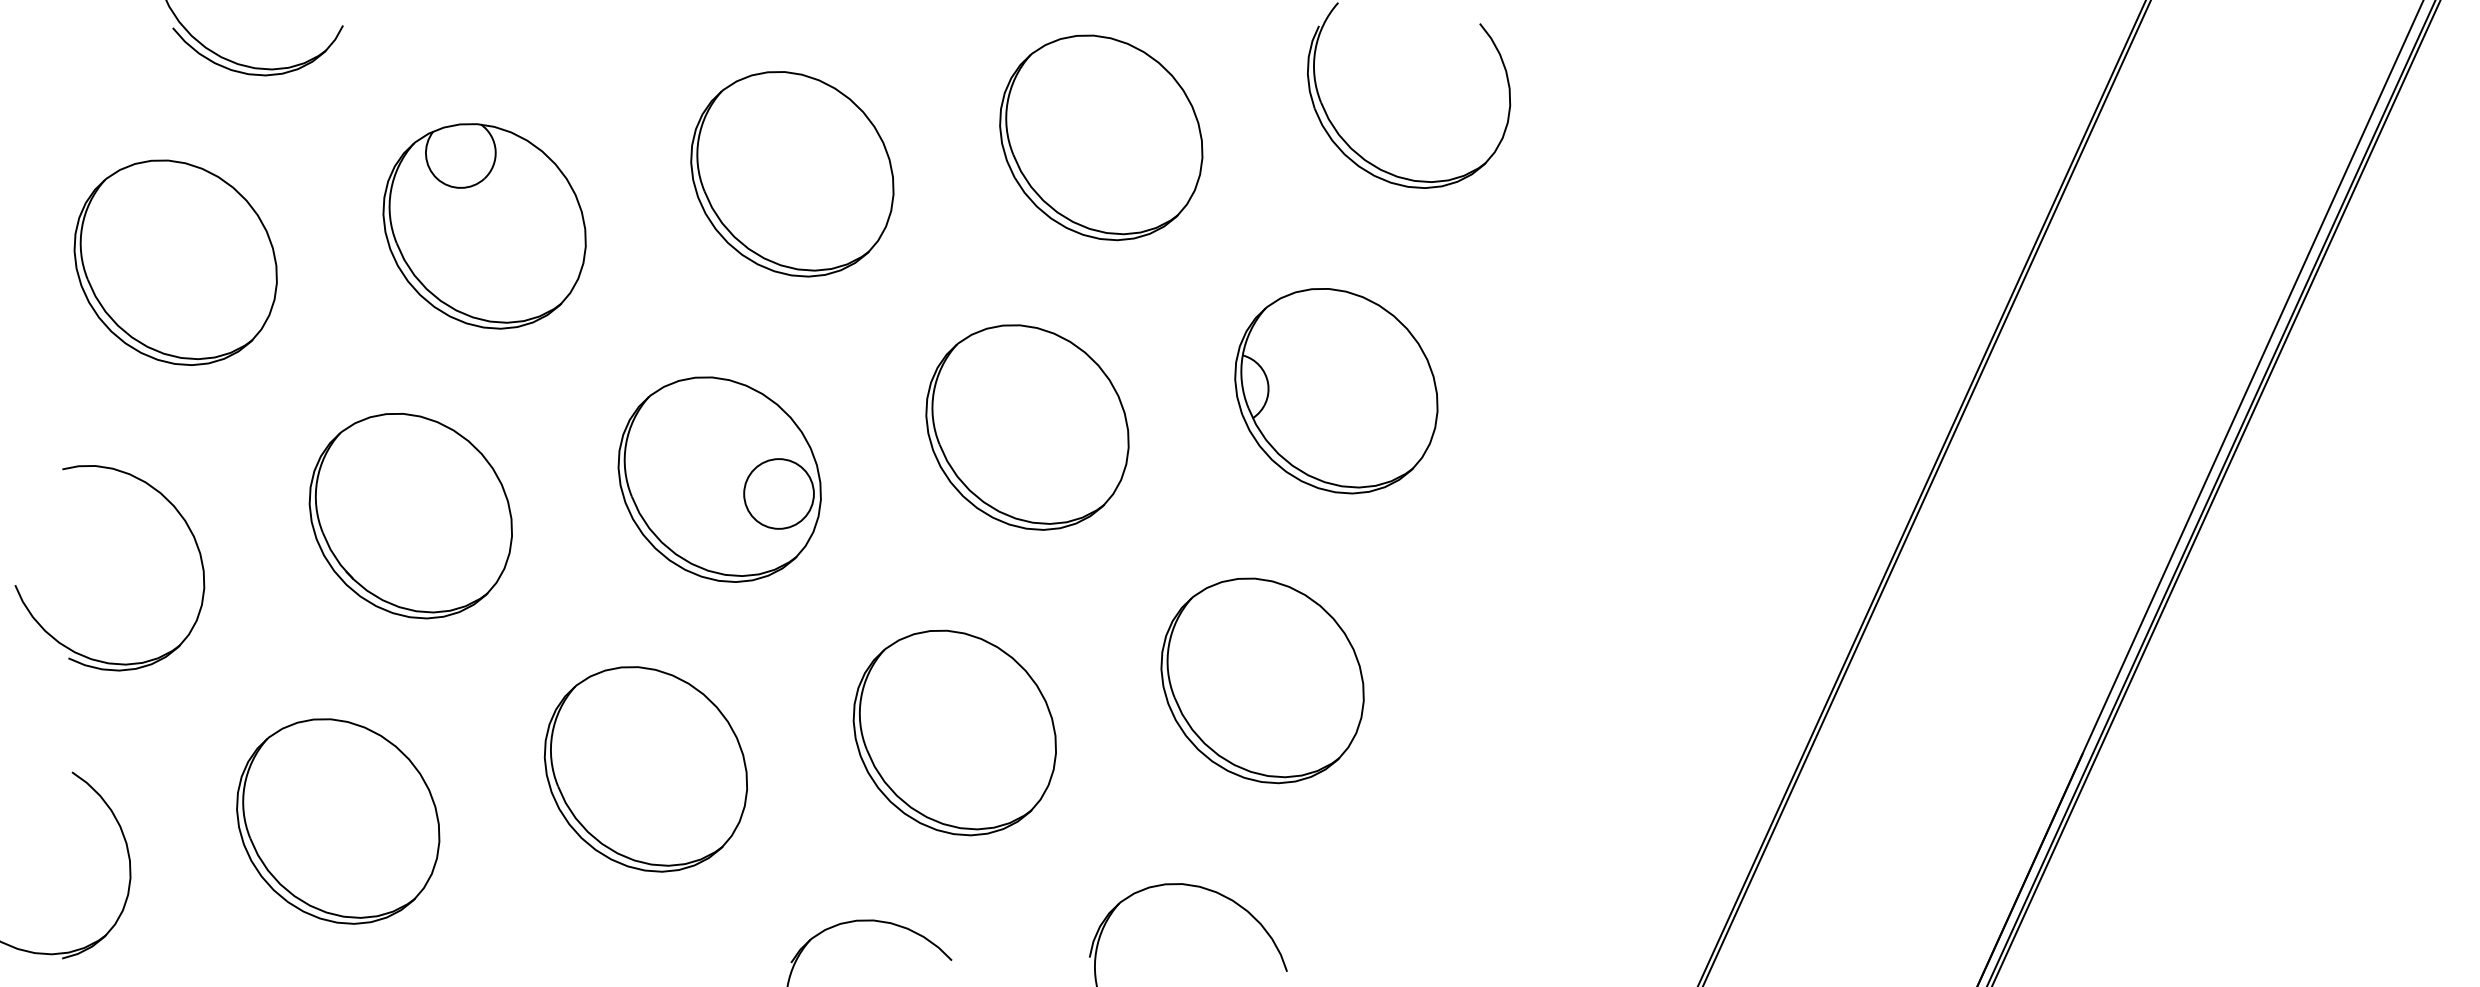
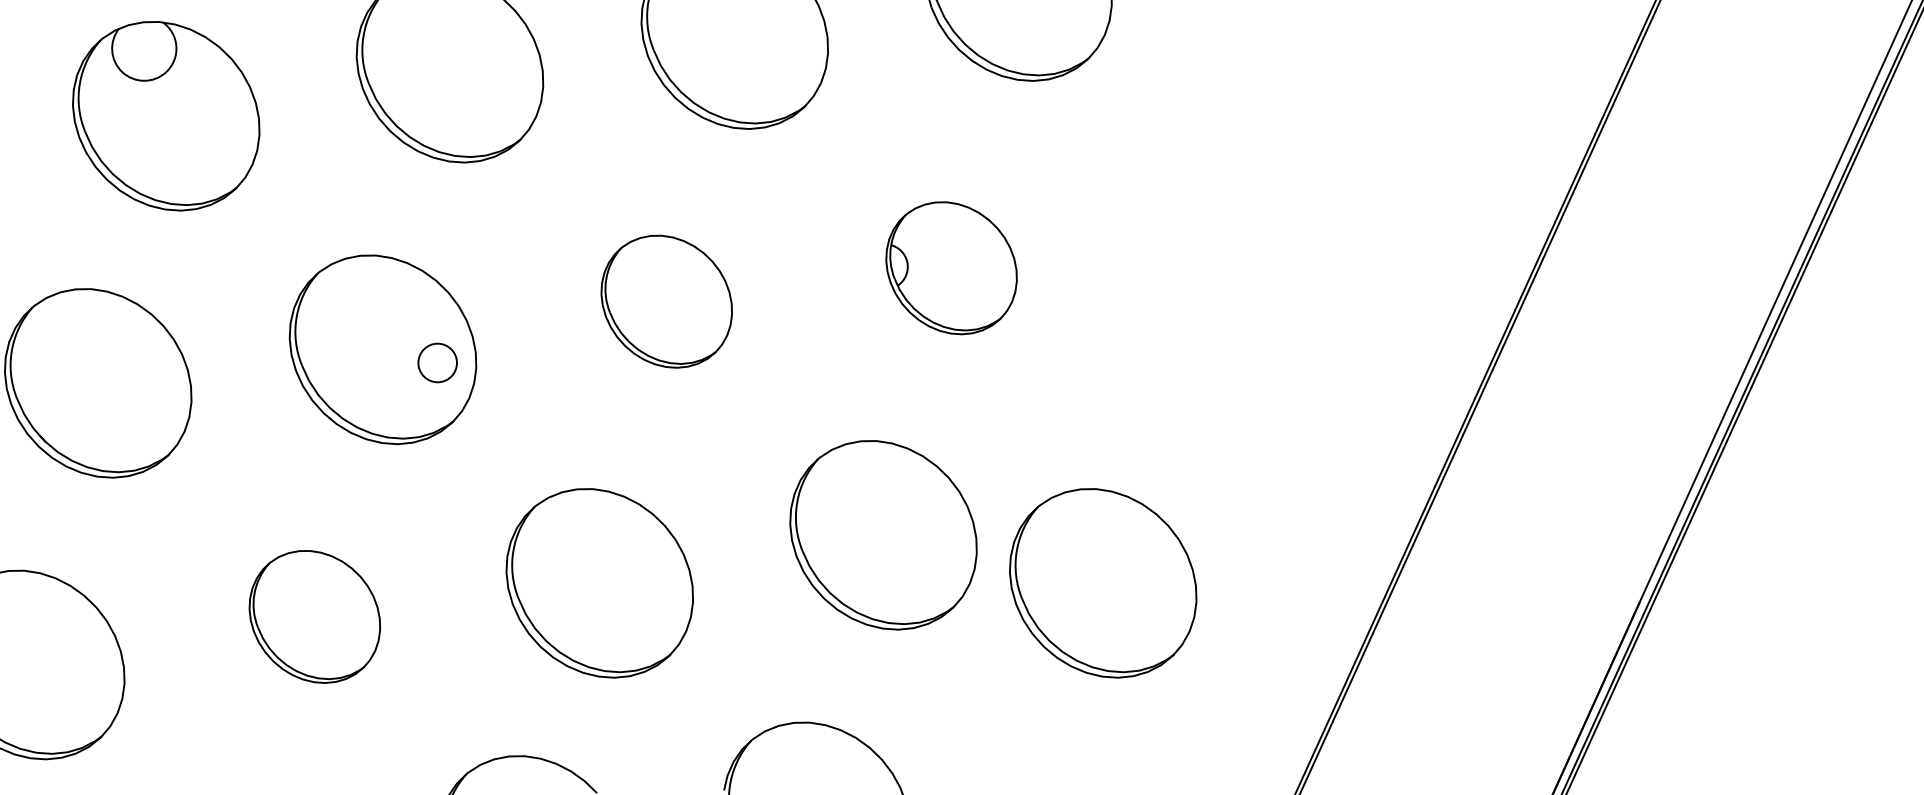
part: (1336, 391) -> (951, 268), size x0.7
part: (1027, 427) -> (666, 301), size x0.7
circle: (778, 493) -> (437, 362), size x0.6
part: (1500, 732) -> (1102, 582), added
part: (645, 769) -> (314, 617), size x0.7

